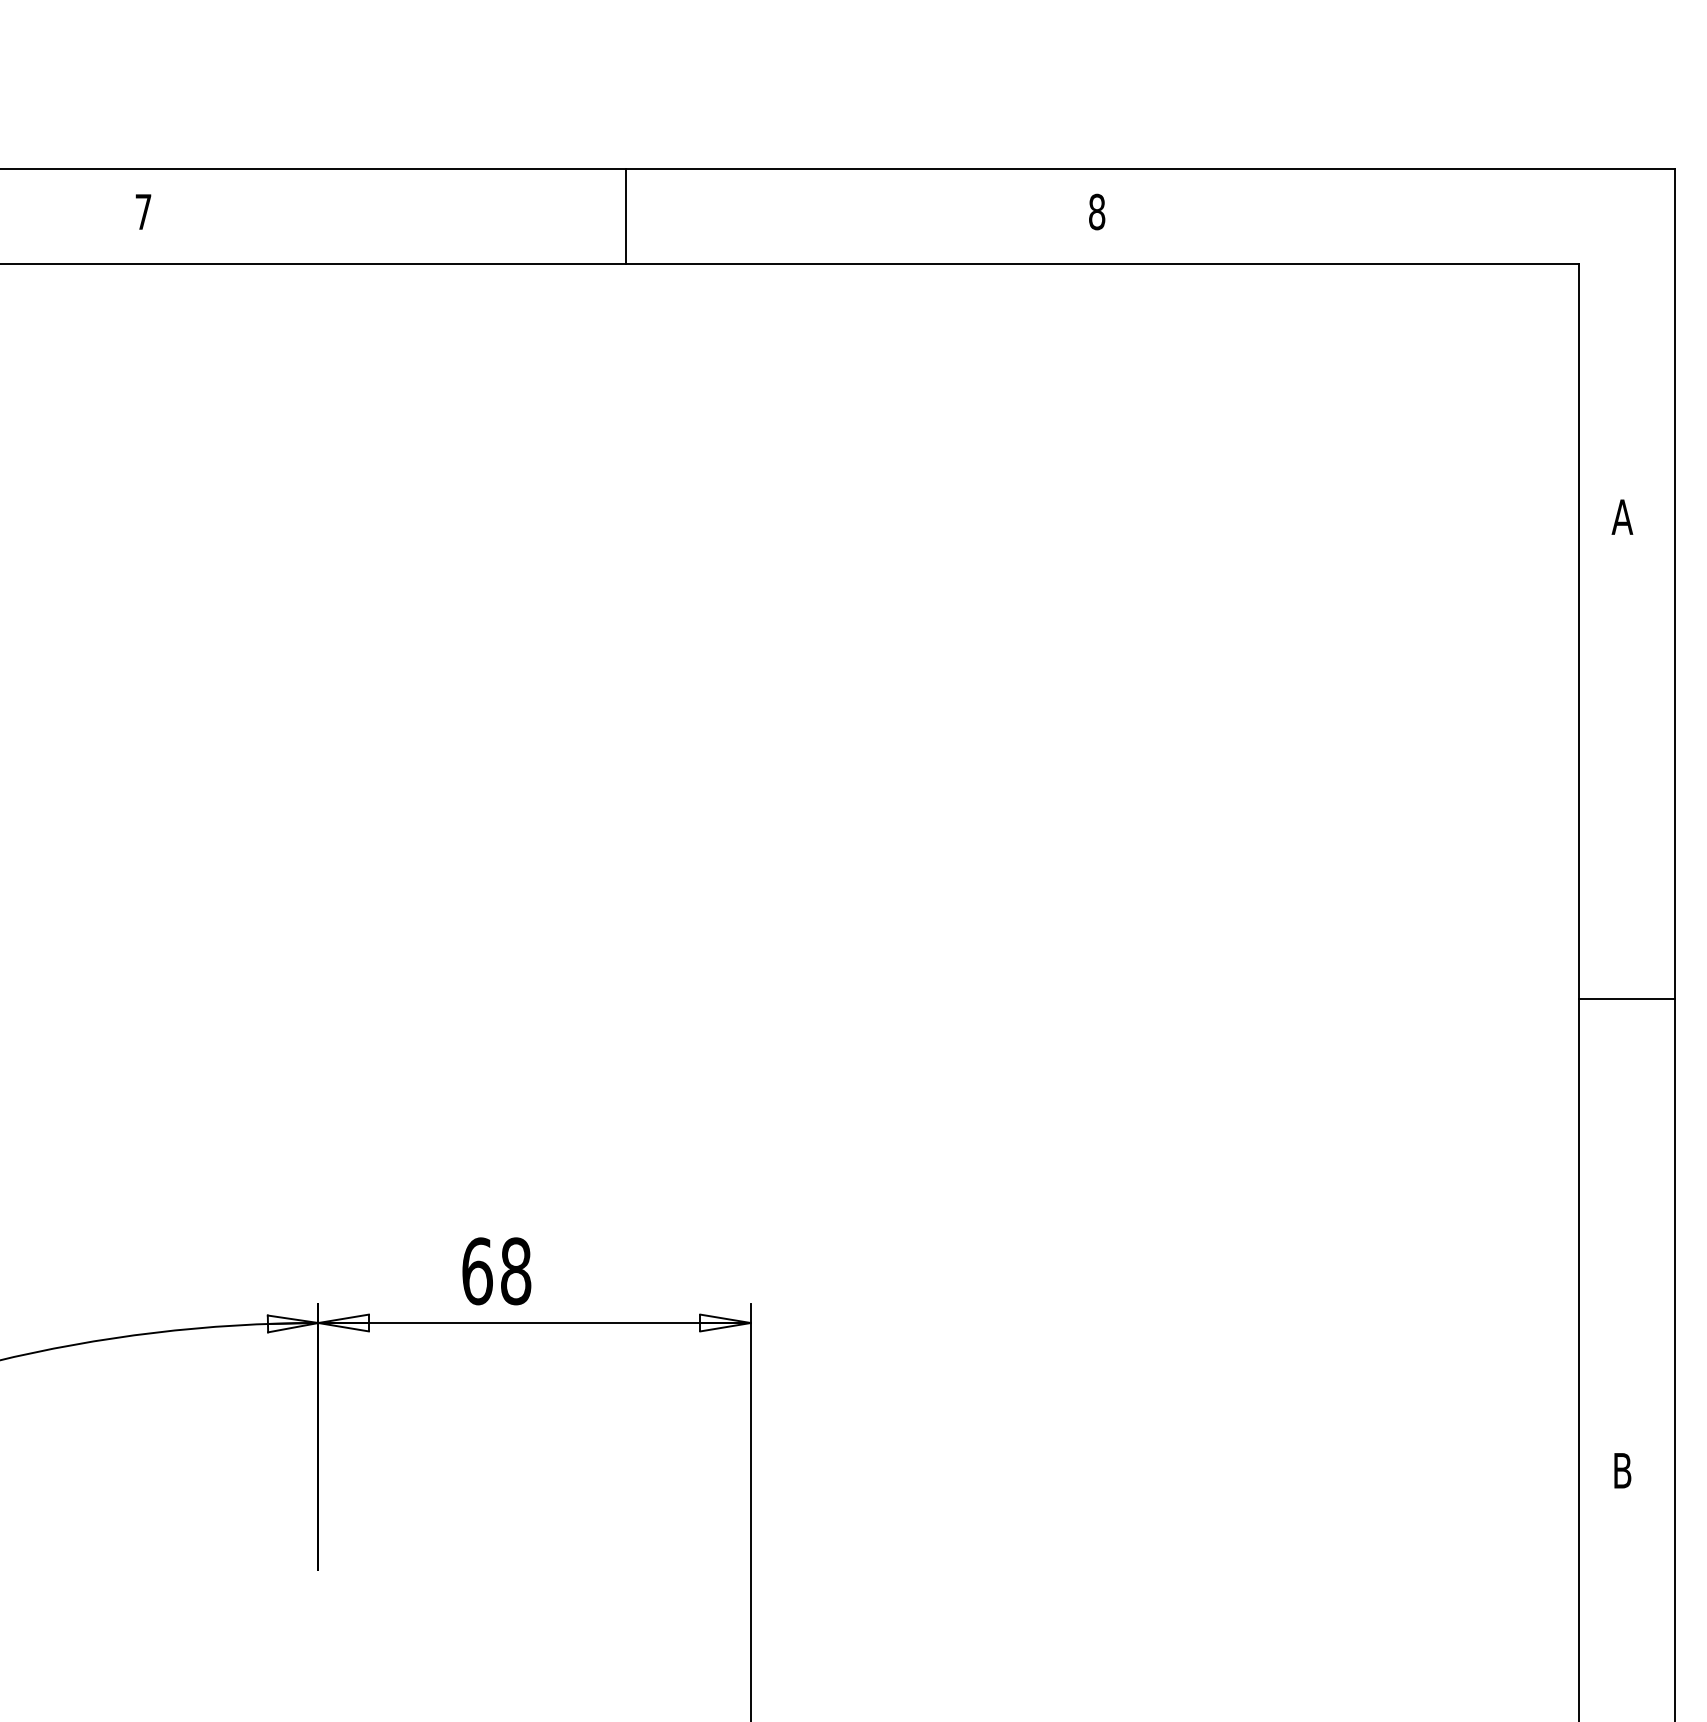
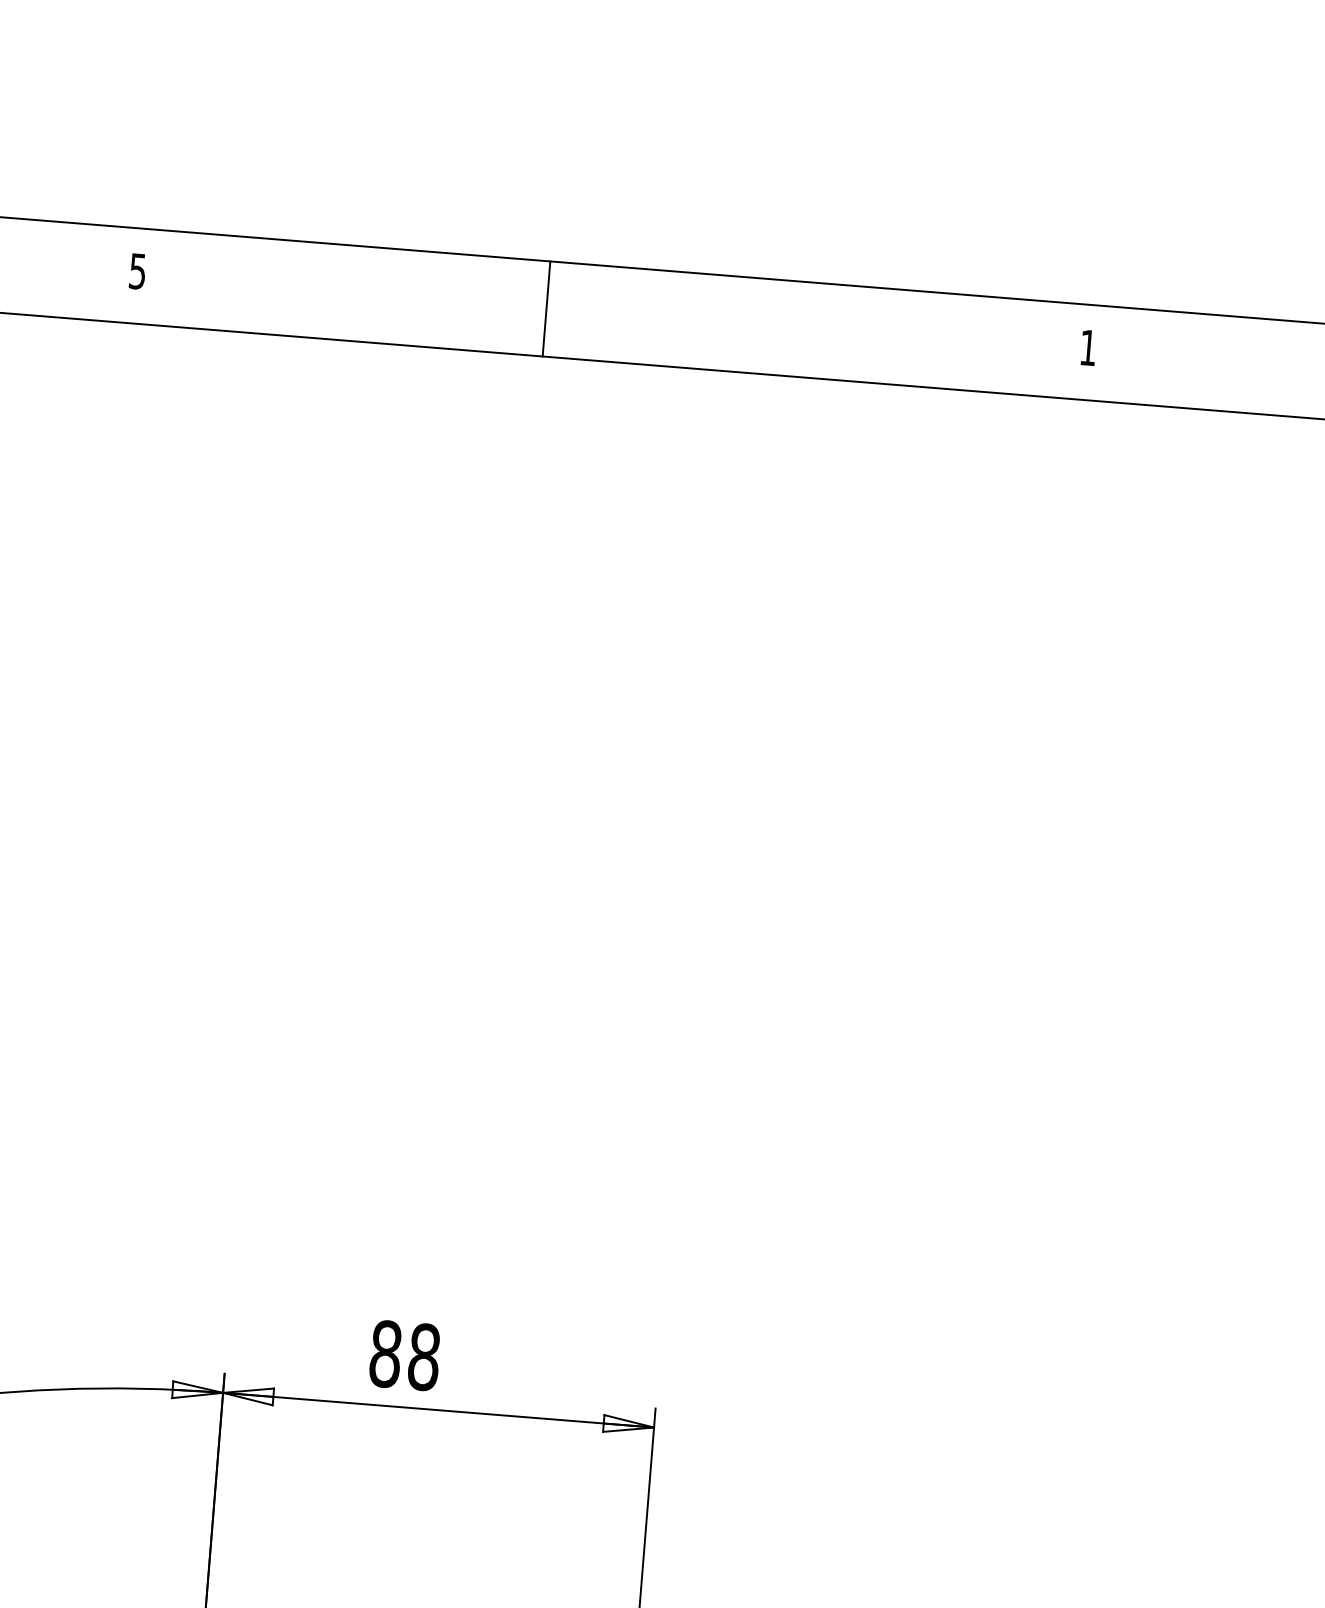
text: (1097, 211) -> (1088, 347), 8 -> 1
text: (143, 212) -> (137, 271), 7 -> 5
line: (625, 216) -> (546, 308), moved
text: (477, 1271) -> (385, 1354), 68 -> 88

